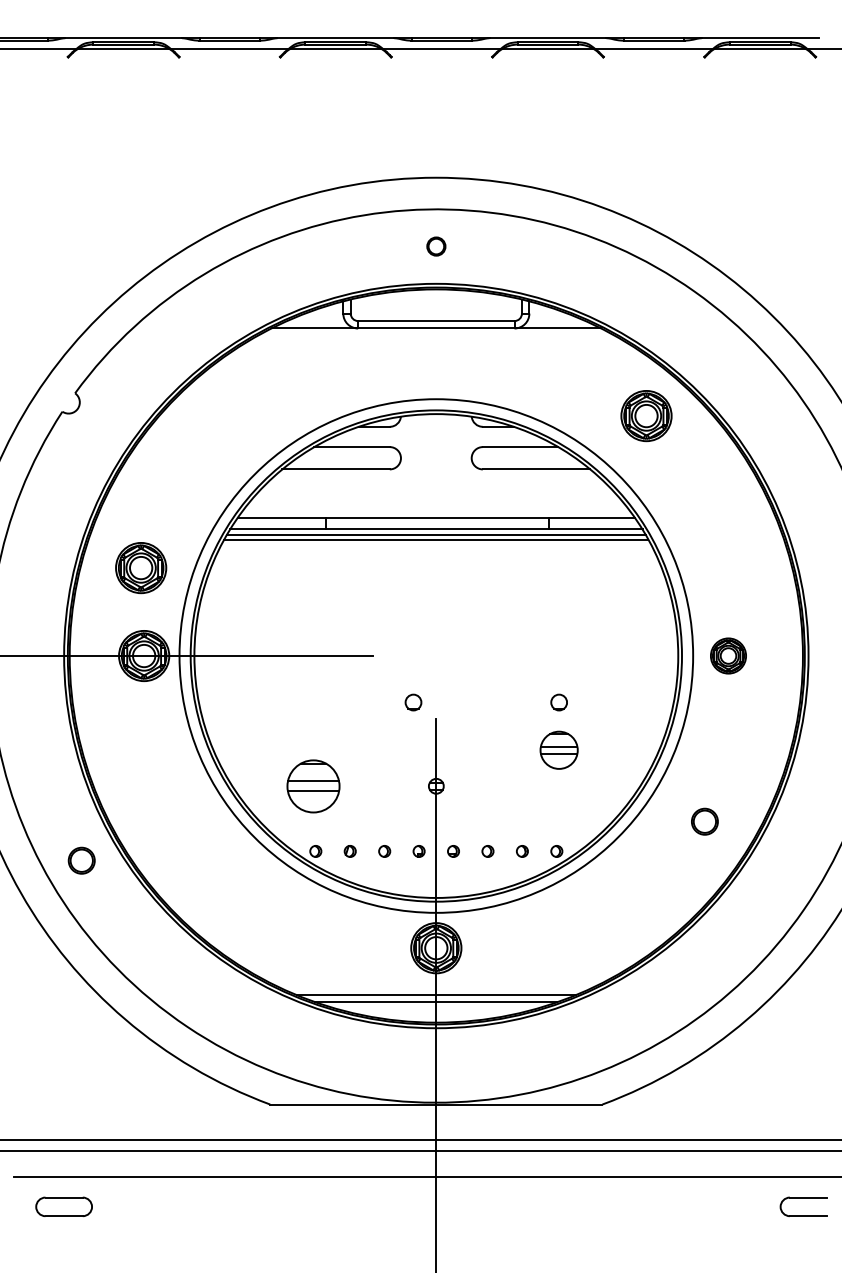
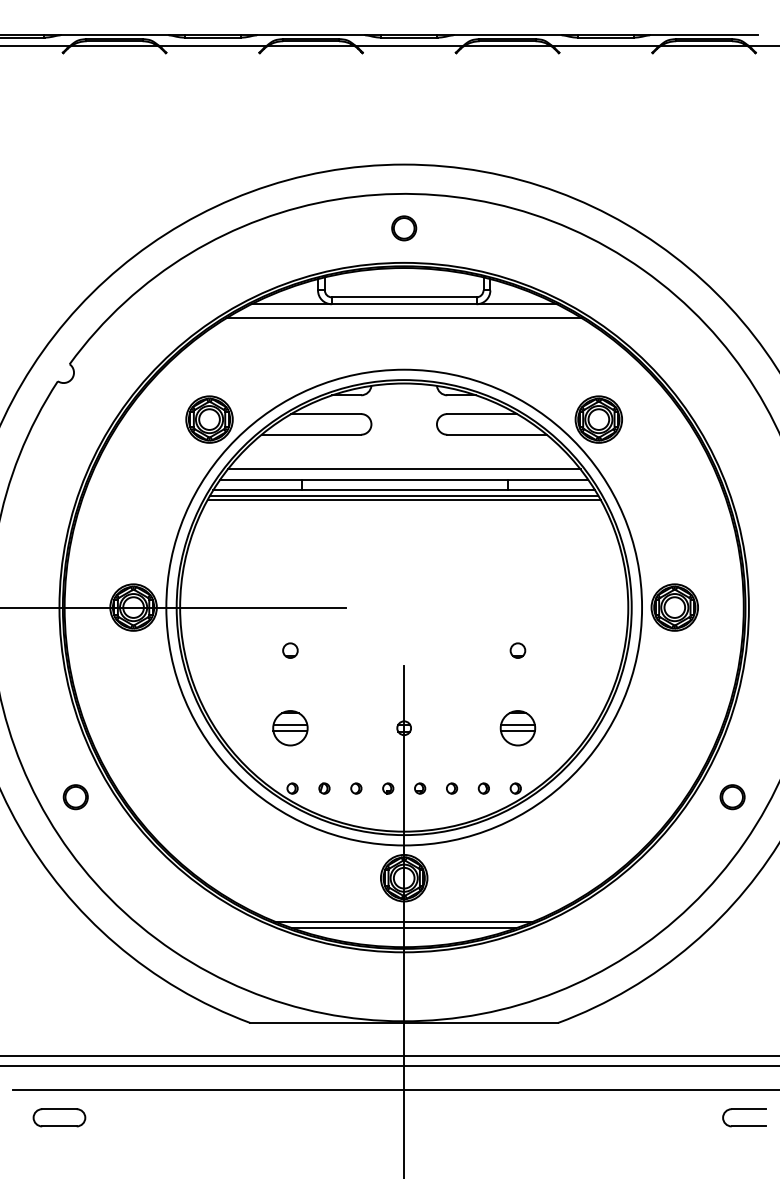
part: (436, 246) -> (404, 228), size x1.43
line: (435, 343) -> (403, 318), added
part: (646, 416) -> (598, 420), moved
line: (435, 506) -> (403, 469), added
part: (141, 568) -> (209, 420), moved
part: (728, 655) -> (674, 607), size x1.43
part: (413, 702) -> (290, 650), moved
part: (558, 749) -> (517, 727), moved
part: (313, 785) -> (290, 727), size x0.71
part: (704, 821) -> (732, 796), moved

